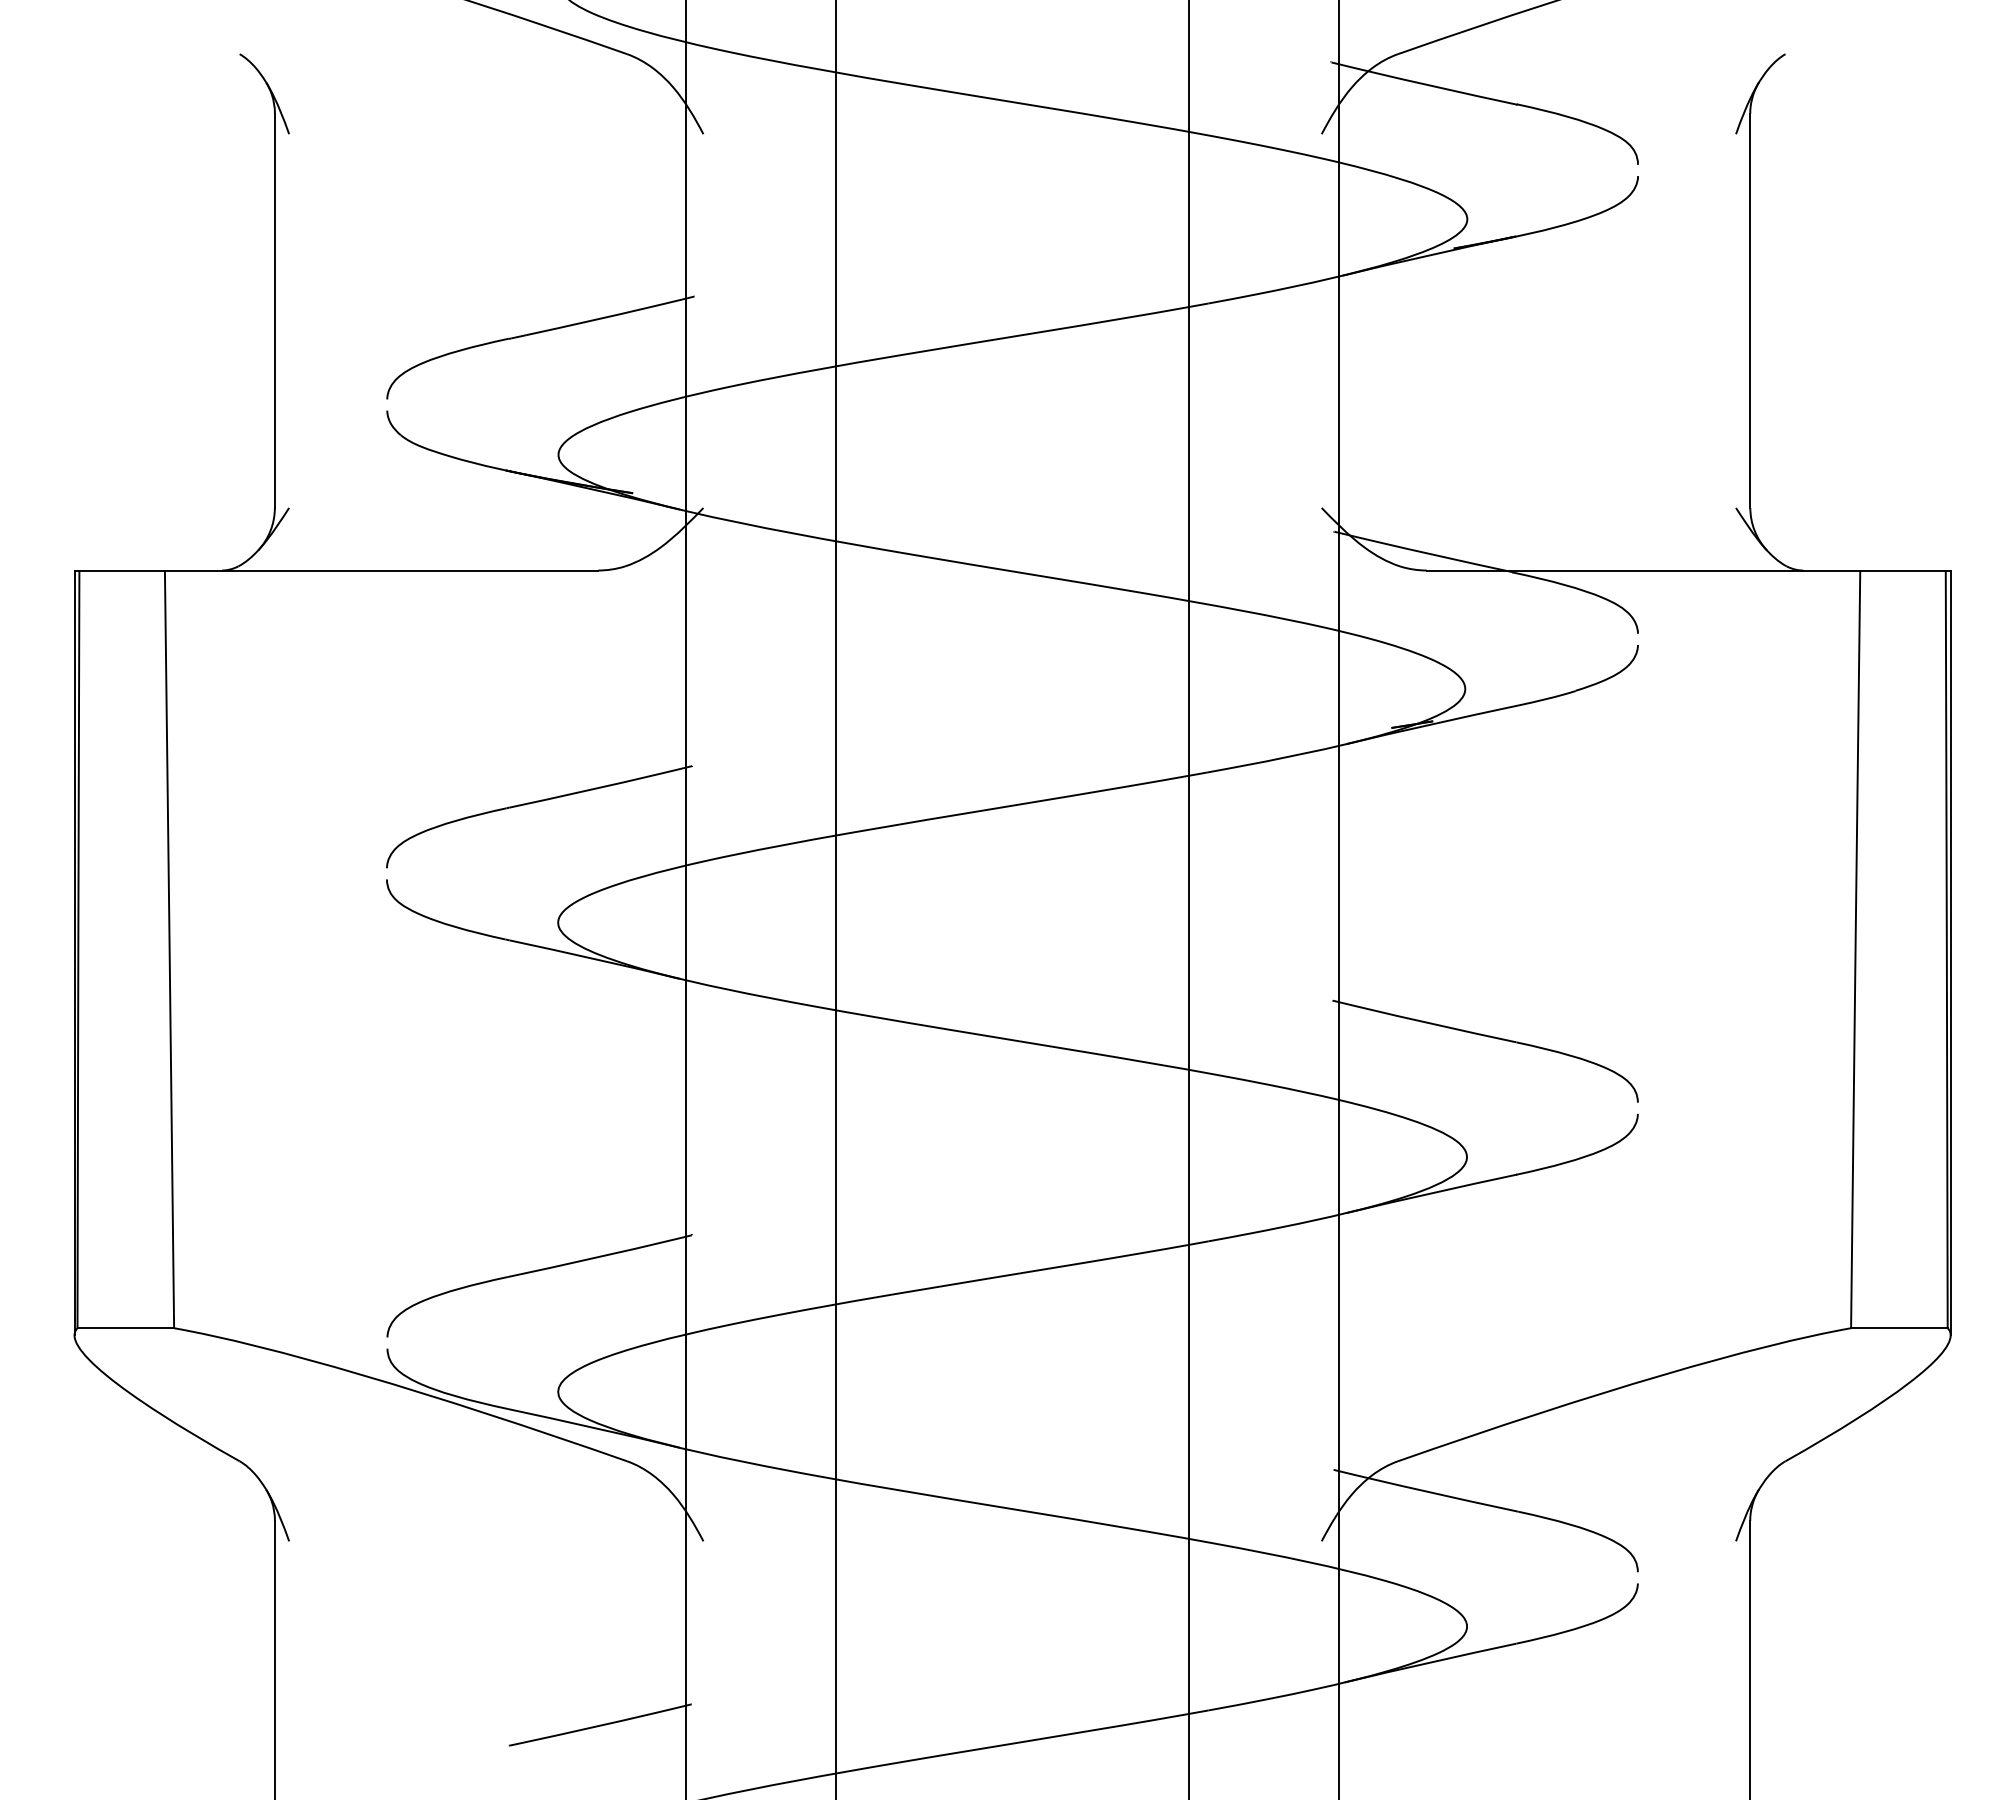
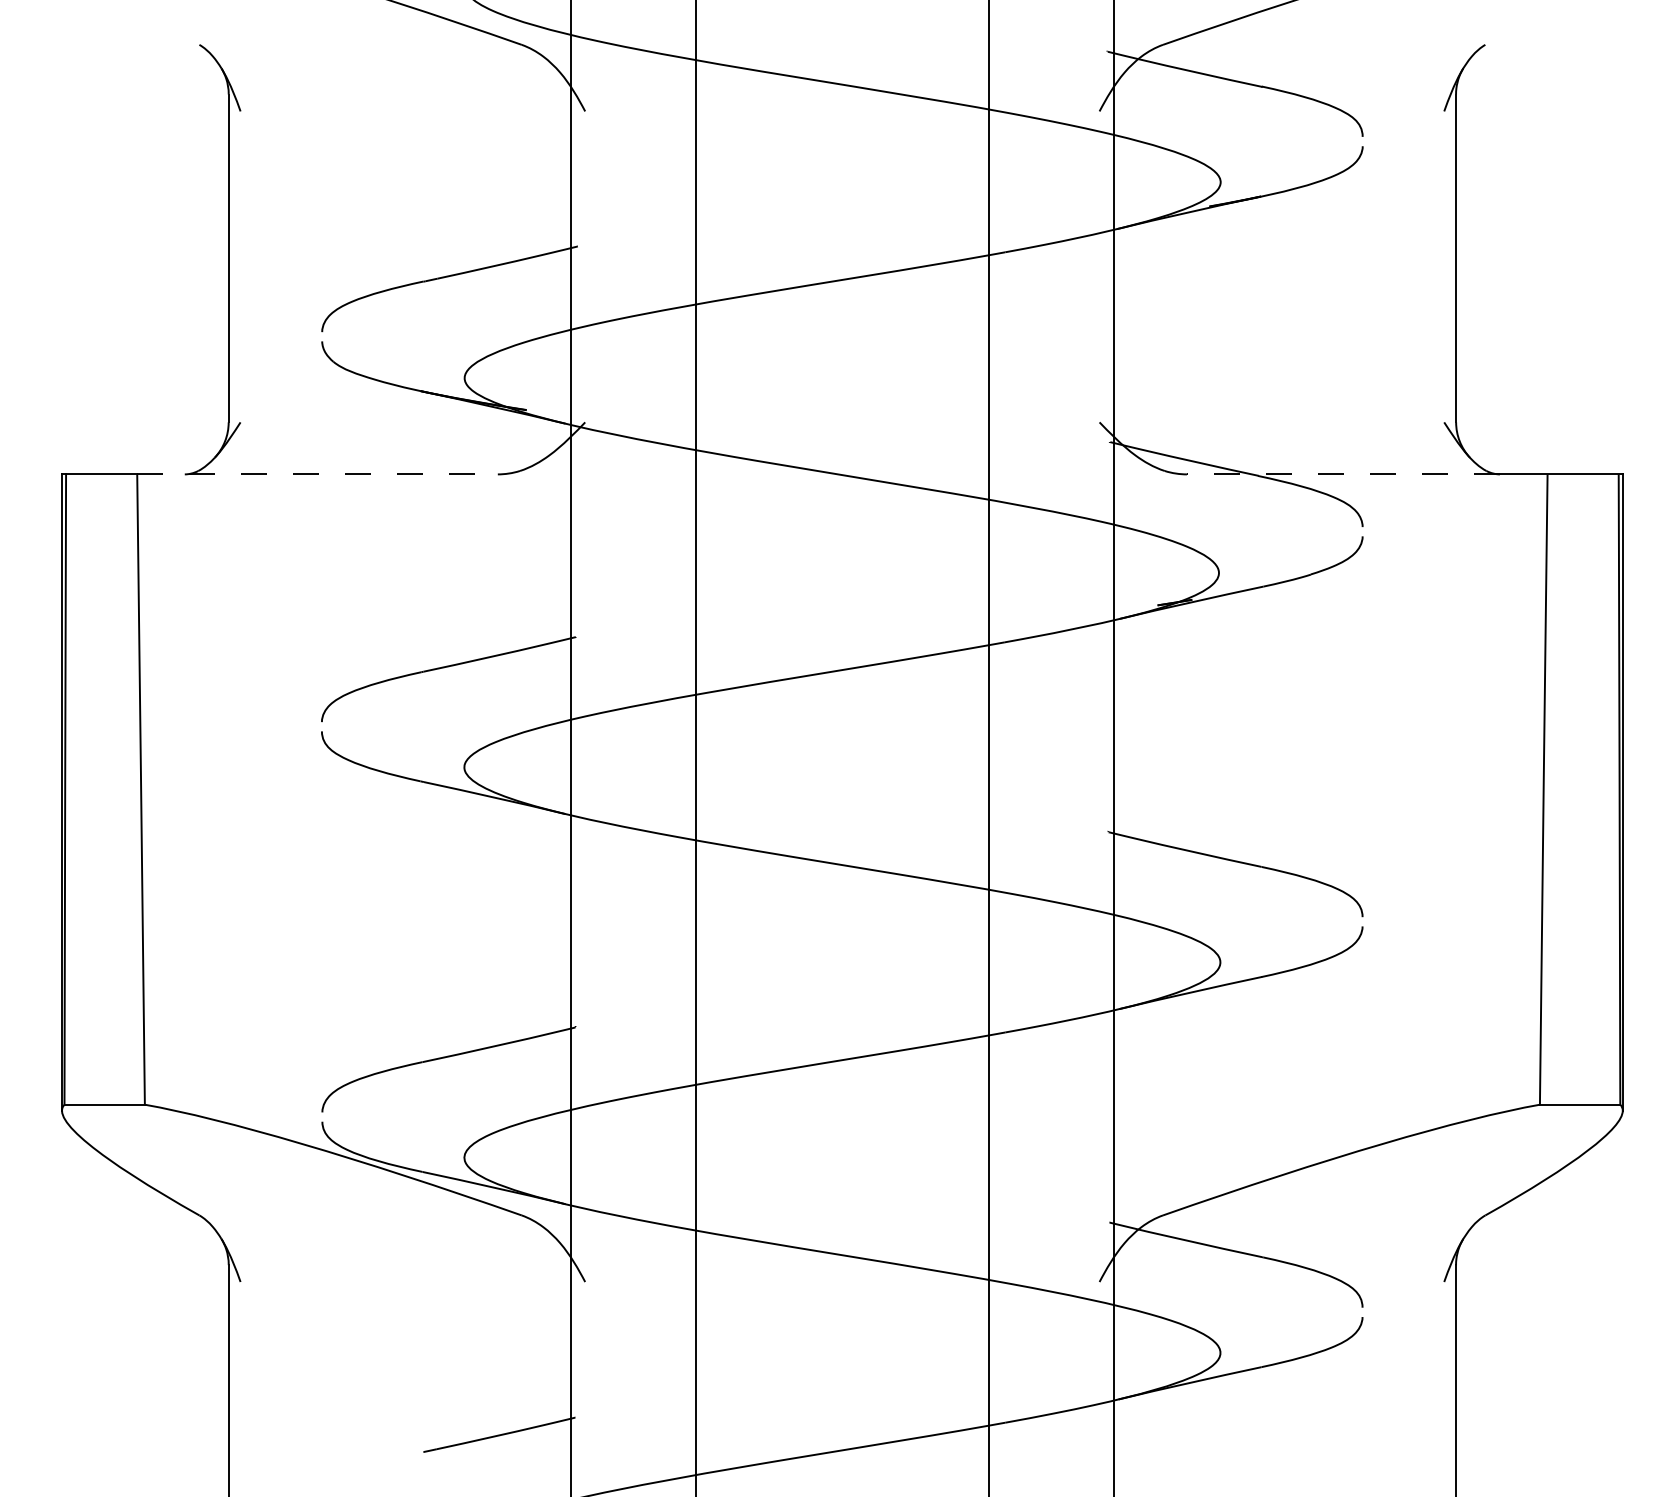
line: (381, 570) -> (317, 474), solid -> dashed
line: (1614, 570) -> (1343, 474), solid -> dashed

